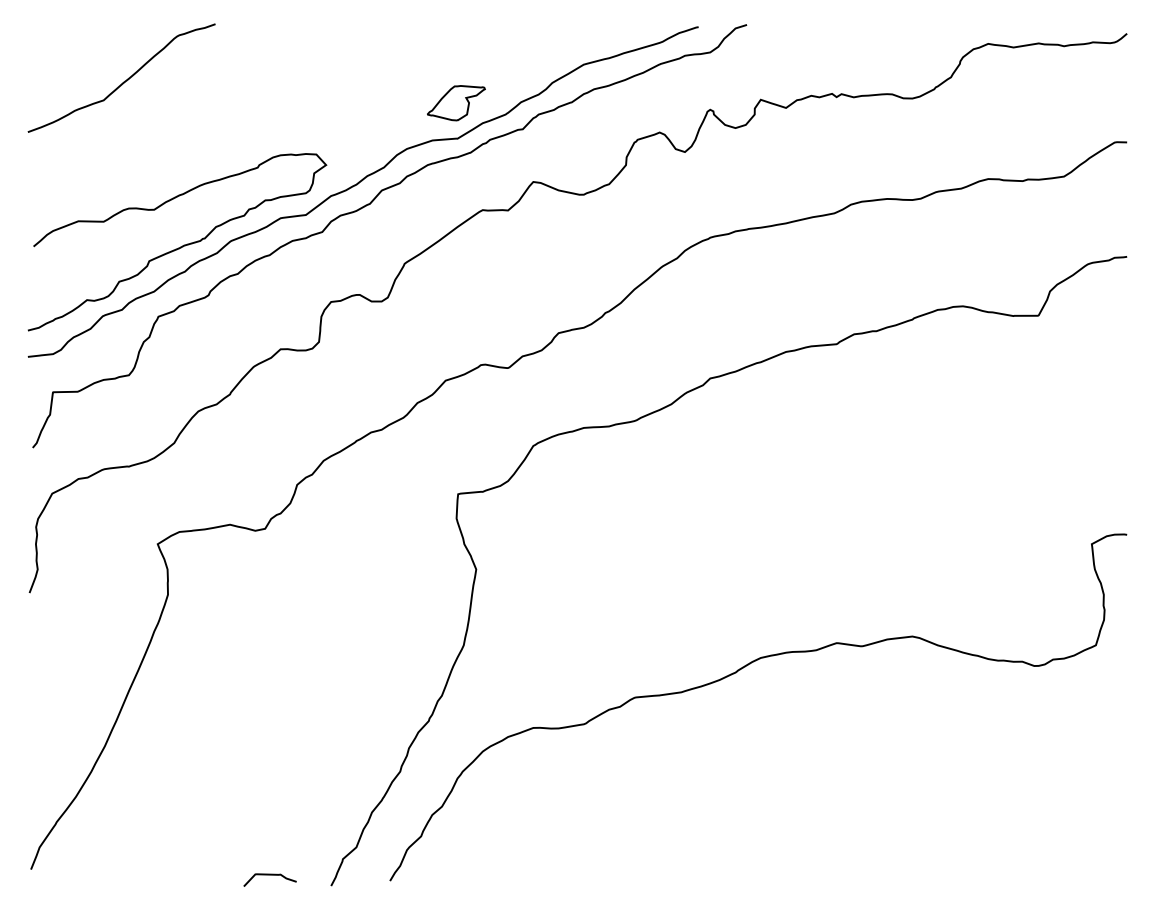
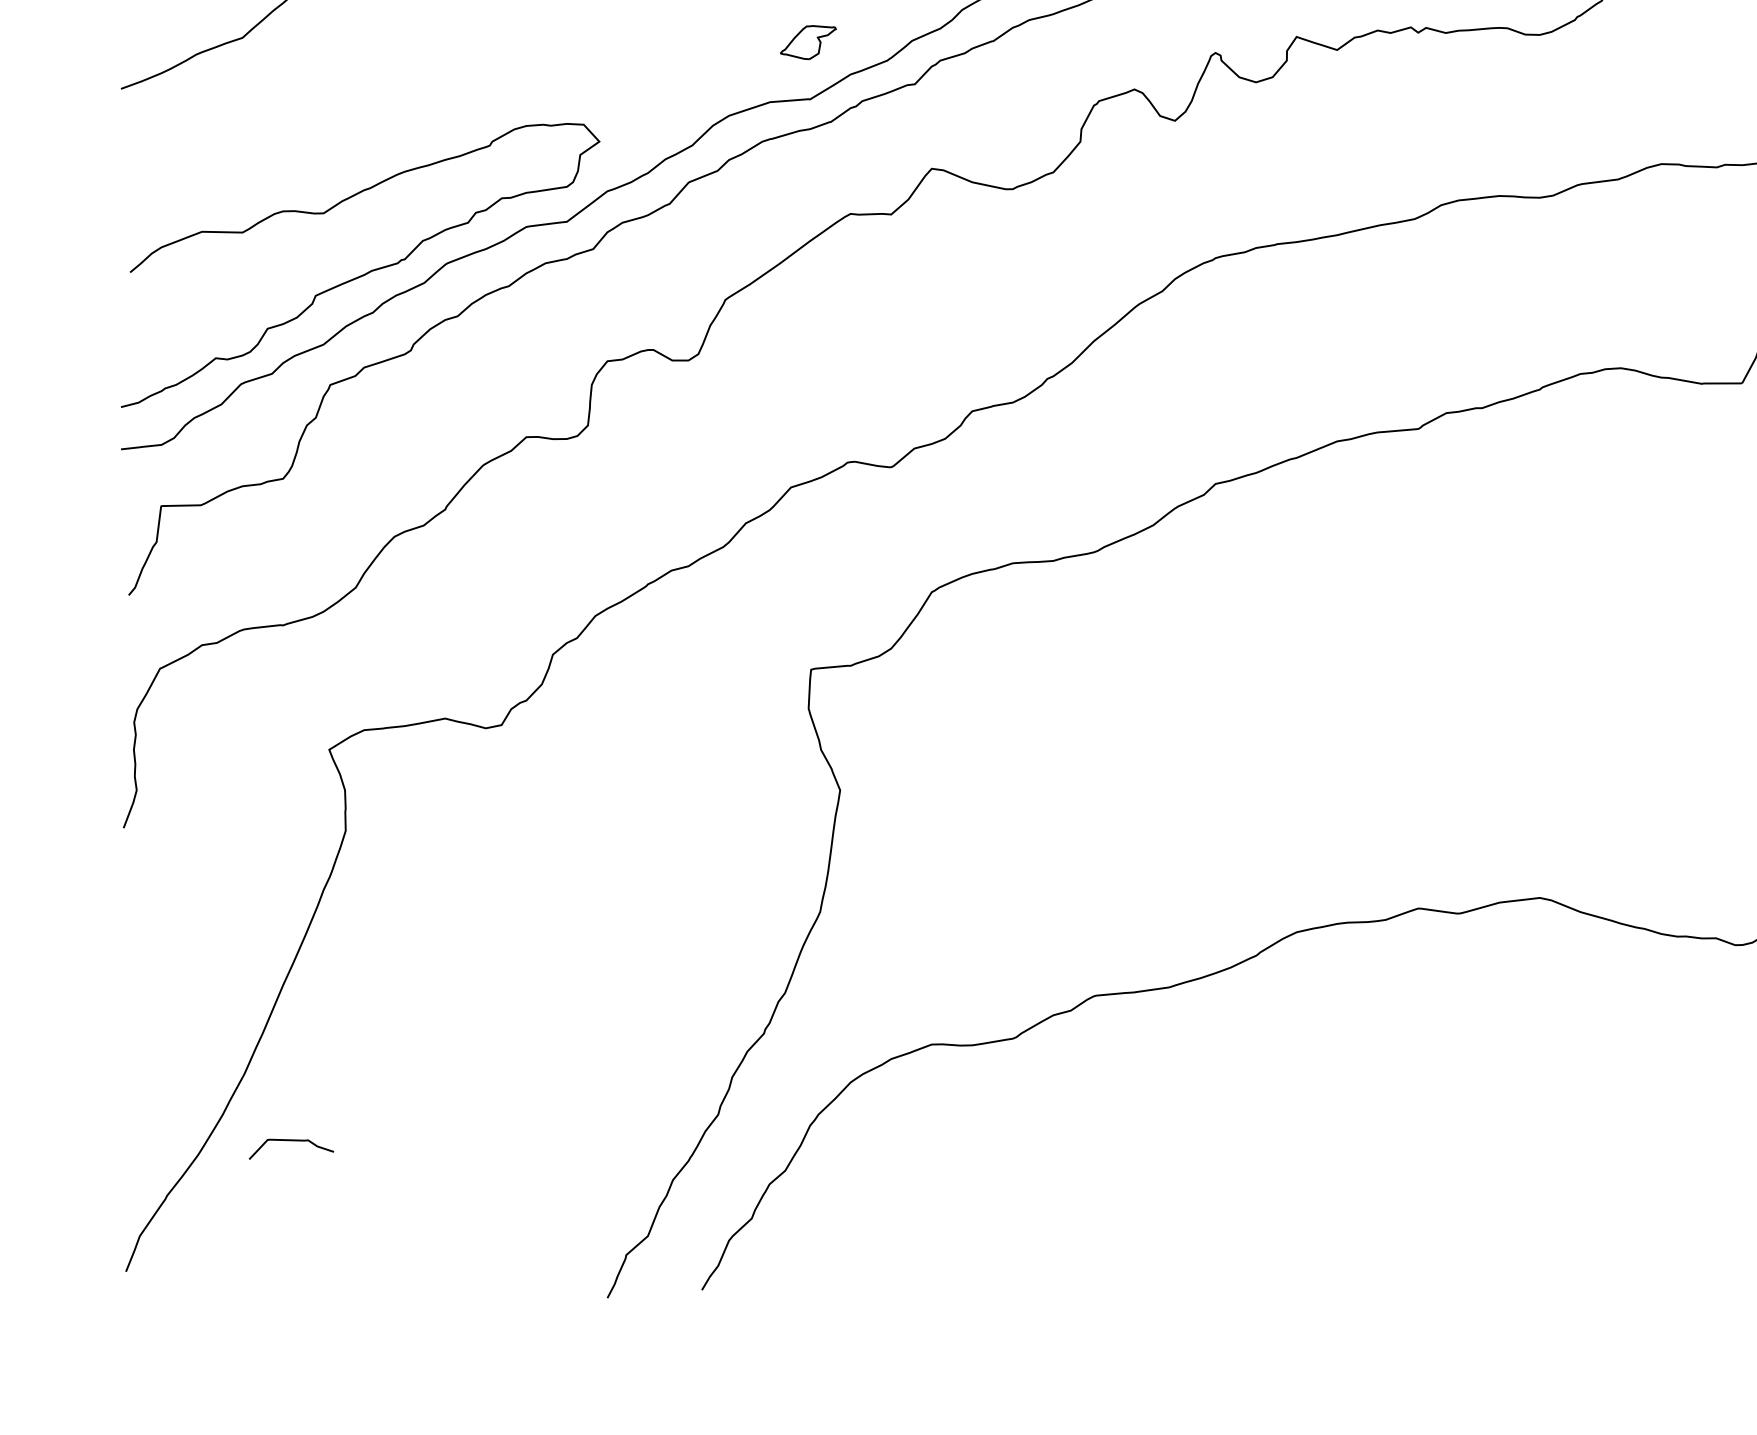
part: (456, 103) -> (808, 42), size x0.6
curve: (269, 875) -> (290, 1141), moved

